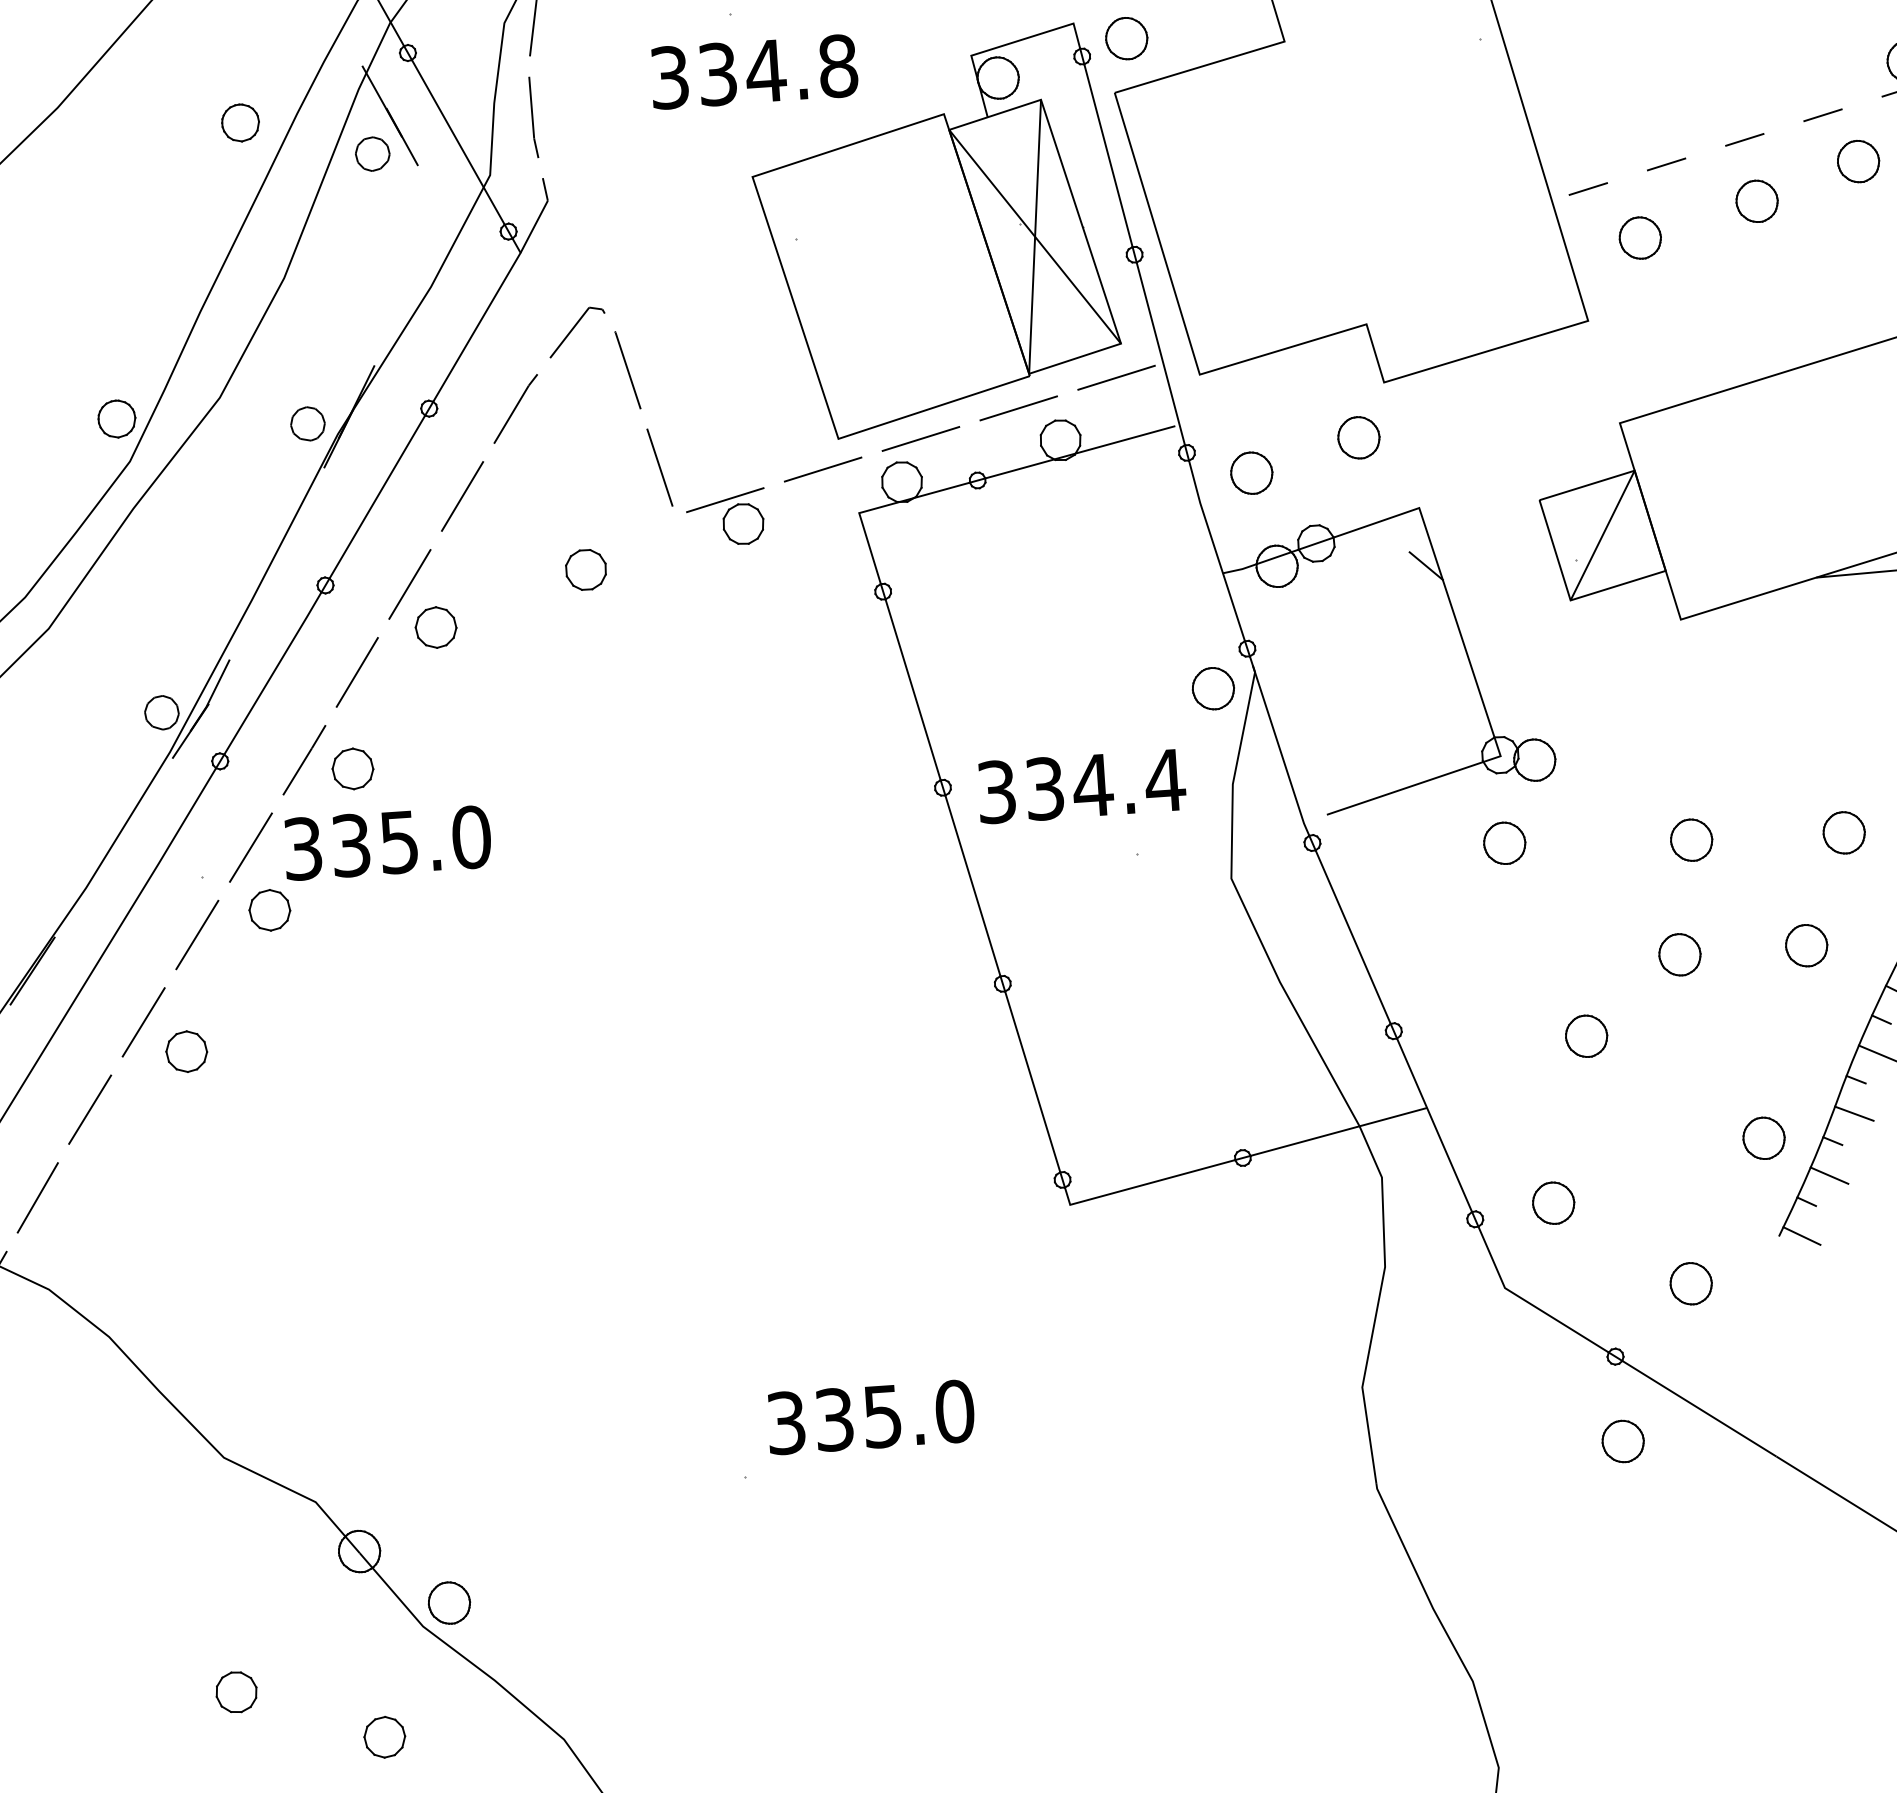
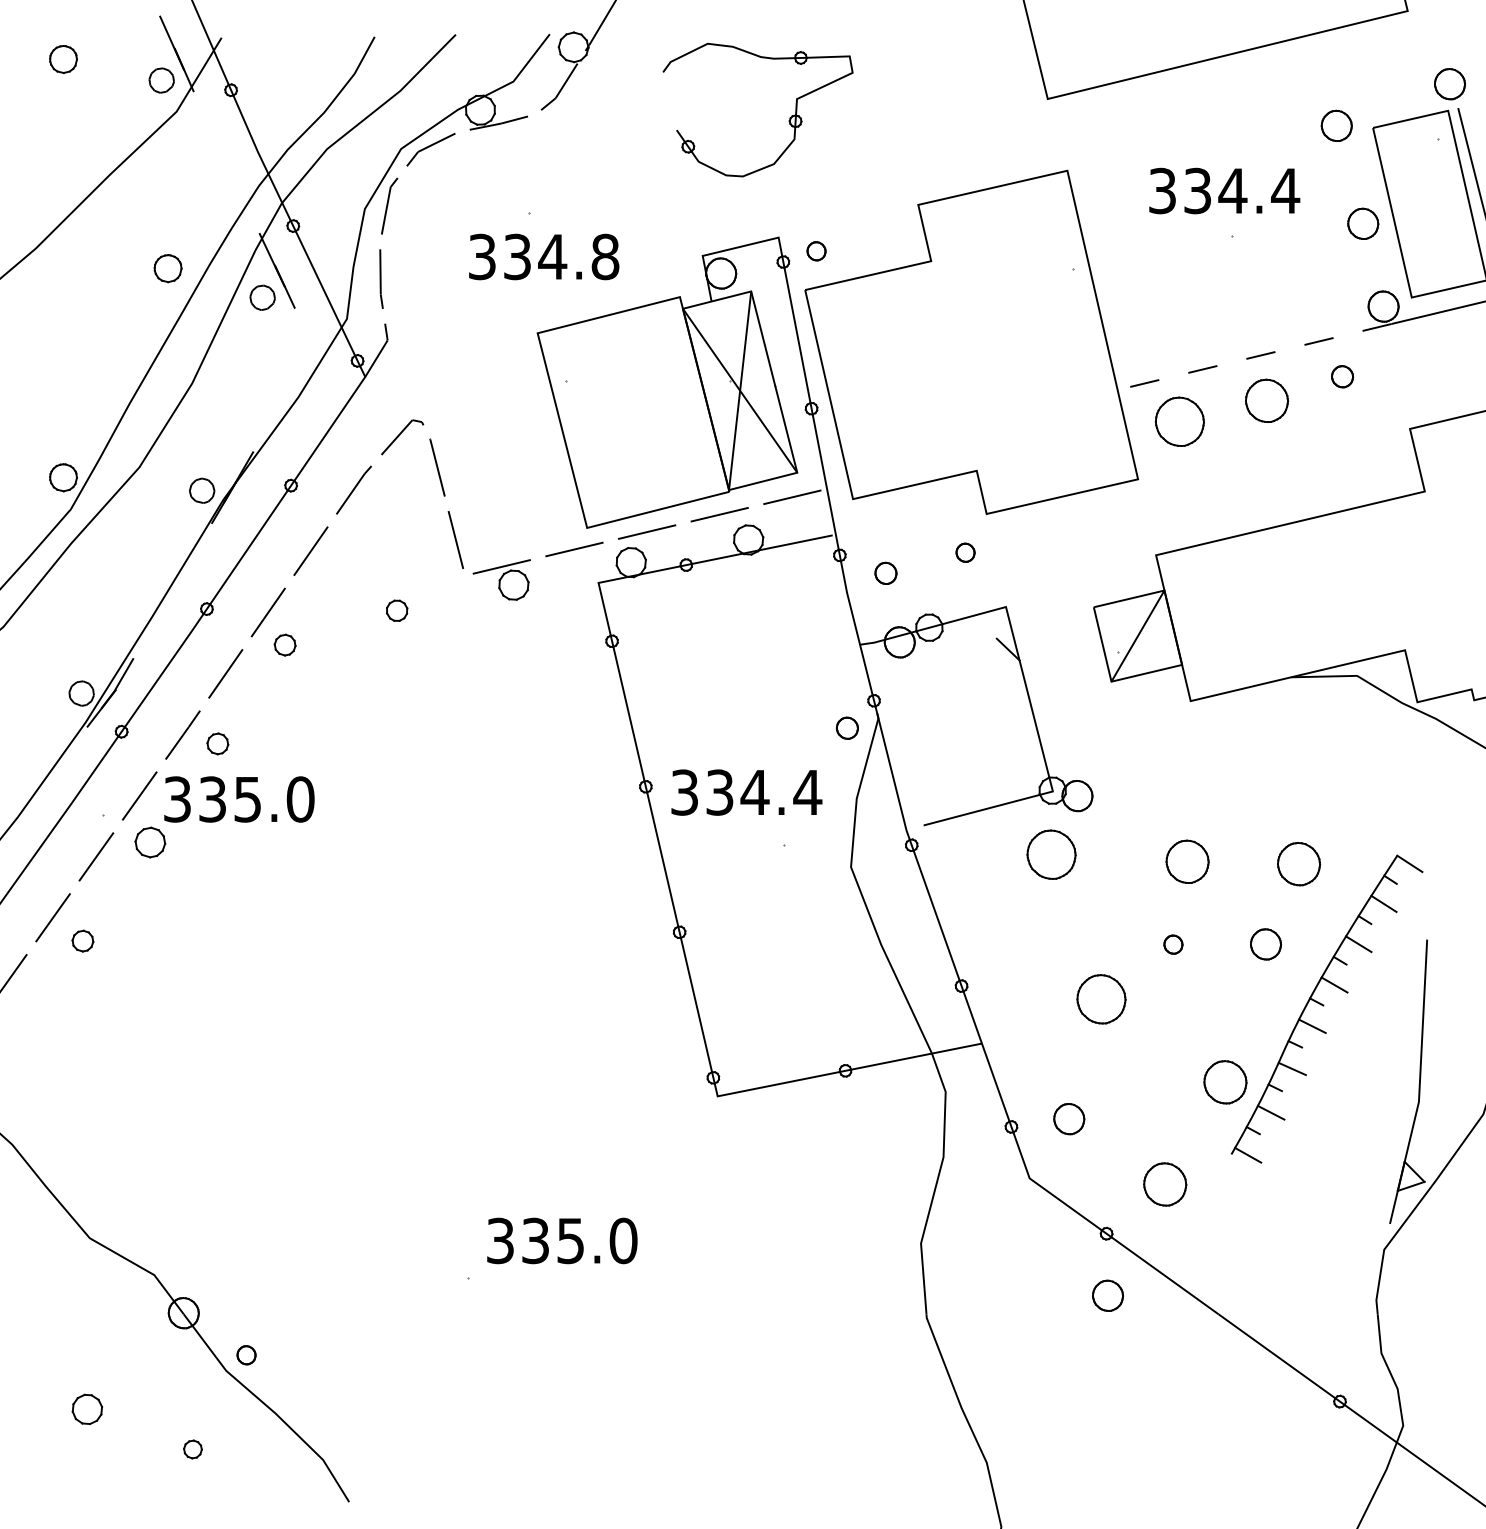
part: (1126, 39) -> (816, 251), size x0.6
part: (1858, 161) -> (1342, 376), size x0.7
part: (1756, 201) -> (1266, 400), size x1.4
part: (1640, 237) -> (1180, 421), size x1.6
part: (1358, 437) -> (965, 552), size x0.6
part: (1251, 473) -> (885, 573), size x0.7
part: (585, 569) -> (396, 610), size x0.7
part: (435, 626) -> (284, 644), size x0.7
part: (1213, 689) -> (847, 728), size x0.7
part: (352, 768) -> (217, 743), size x0.7
part: (1843, 833) -> (1298, 864), size x1.4
part: (1691, 840) -> (1187, 862), size x1.4
part: (1504, 843) -> (1051, 855), size x1.6
part: (1680, 954) -> (1173, 944), size x0.6
part: (1586, 1036) -> (1101, 999), size x1.6
part: (186, 1050) -> (82, 940), size x0.7
part: (1764, 1138) -> (1225, 1082), size x1.4
part: (1691, 1283) -> (1165, 1184), size x1.4
part: (449, 1603) -> (246, 1355), size x0.6
part: (384, 1737) -> (192, 1449), size x0.6

